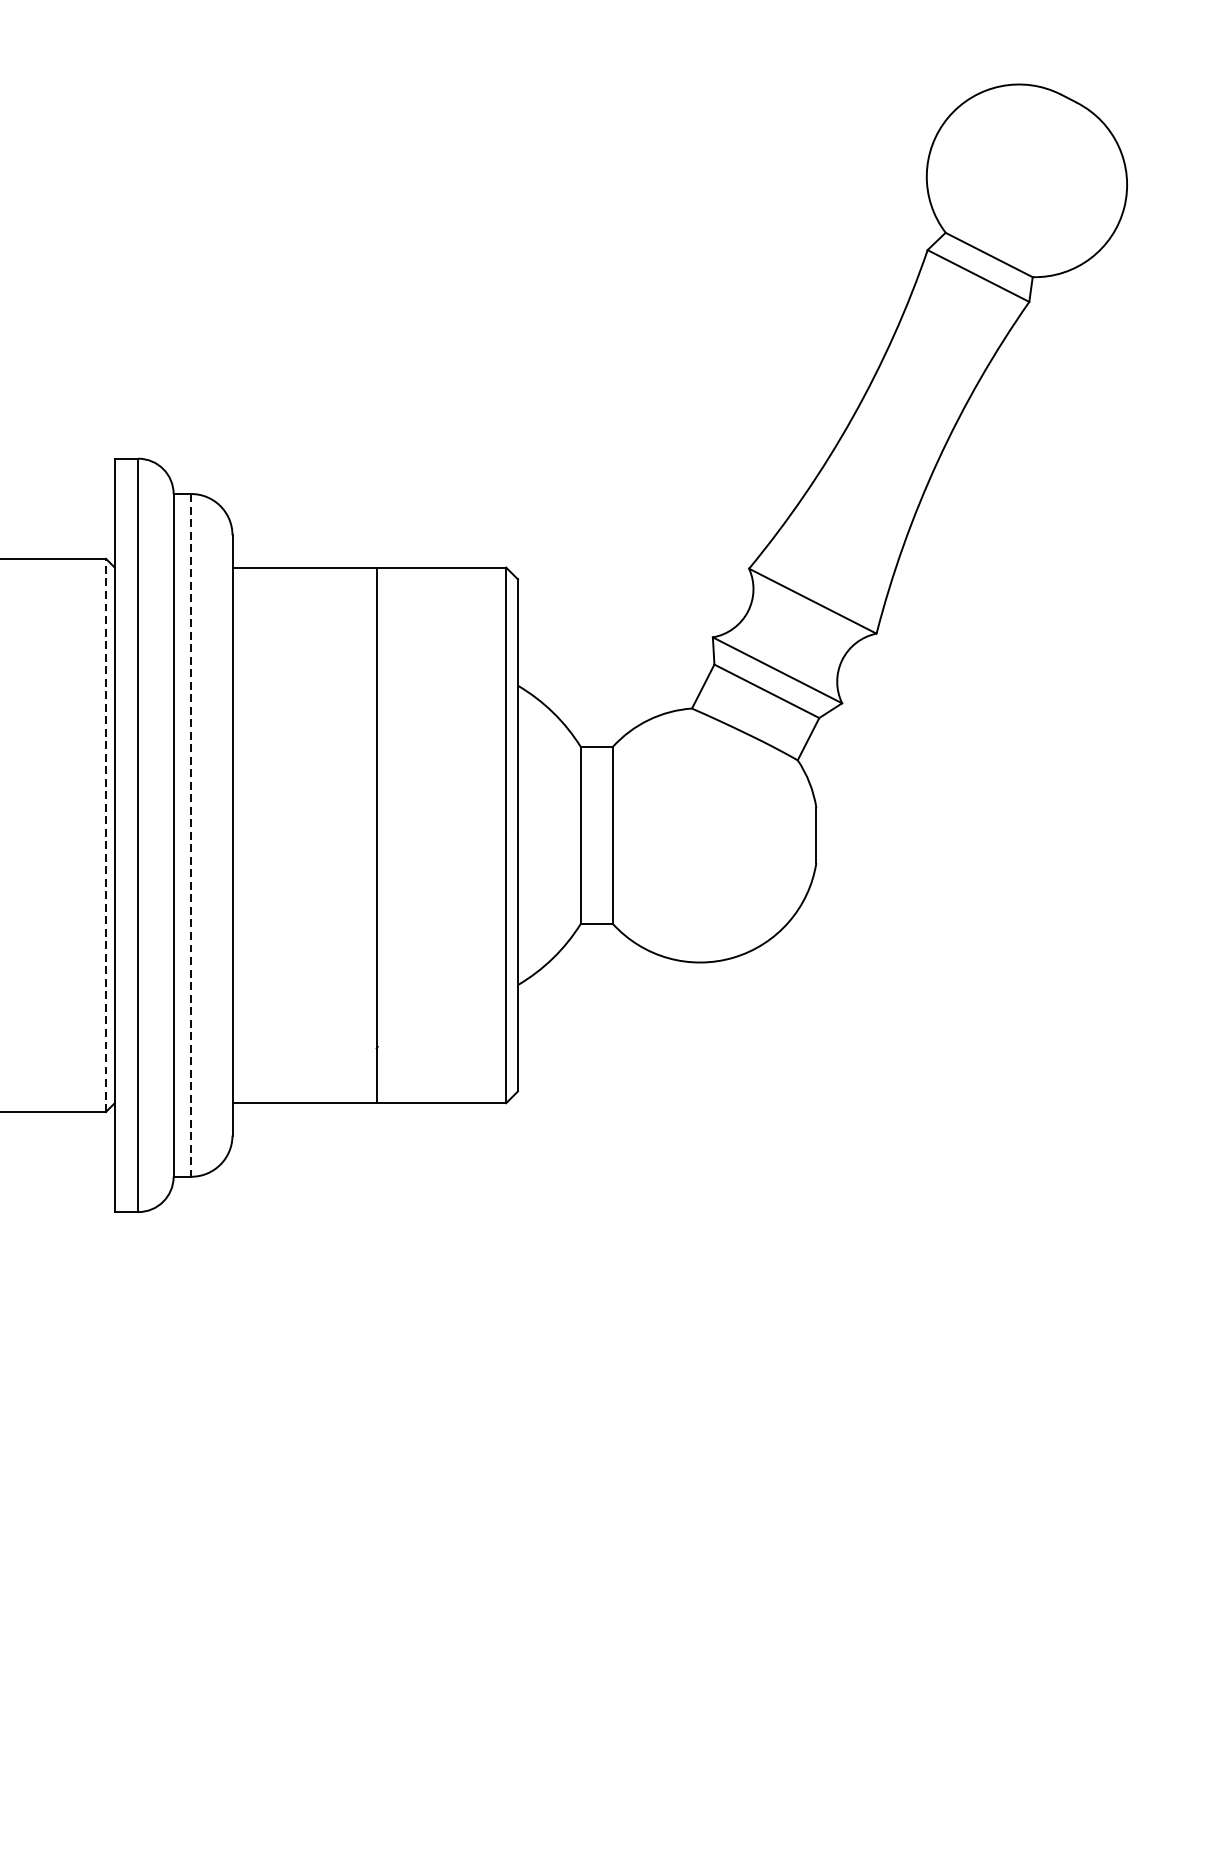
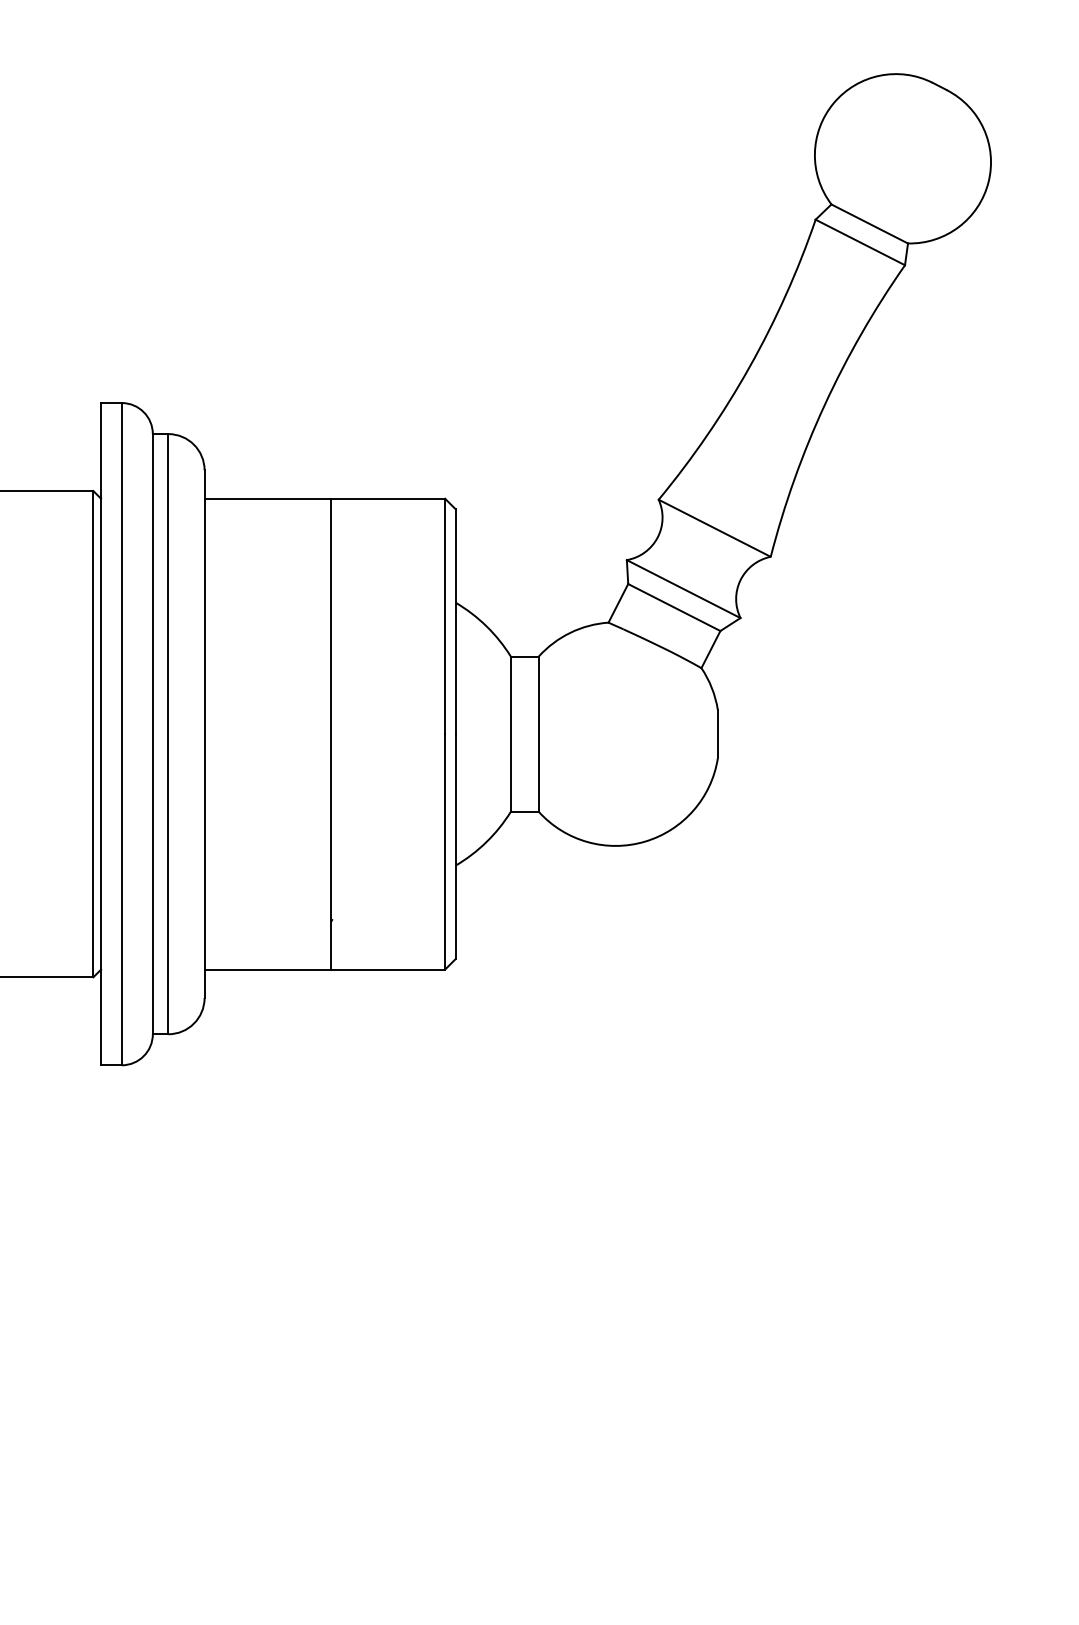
line: (106, 834) -> (93, 733), dashed -> solid
line: (191, 835) -> (168, 734), dashed -> solid

